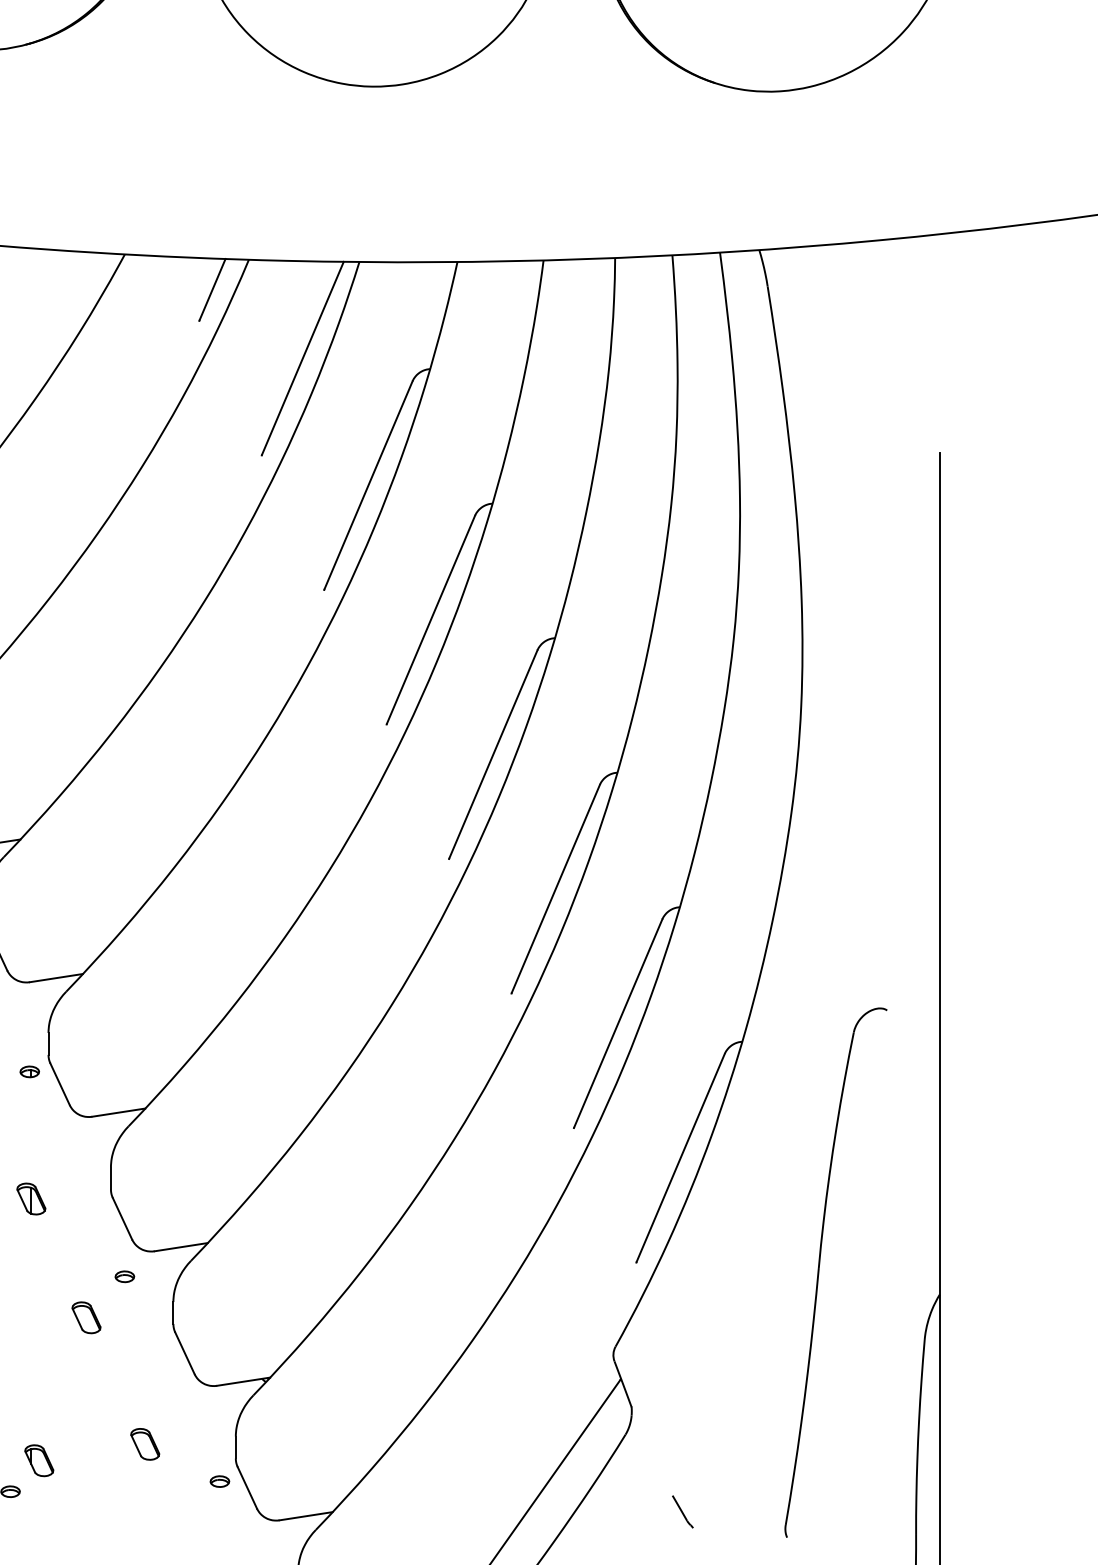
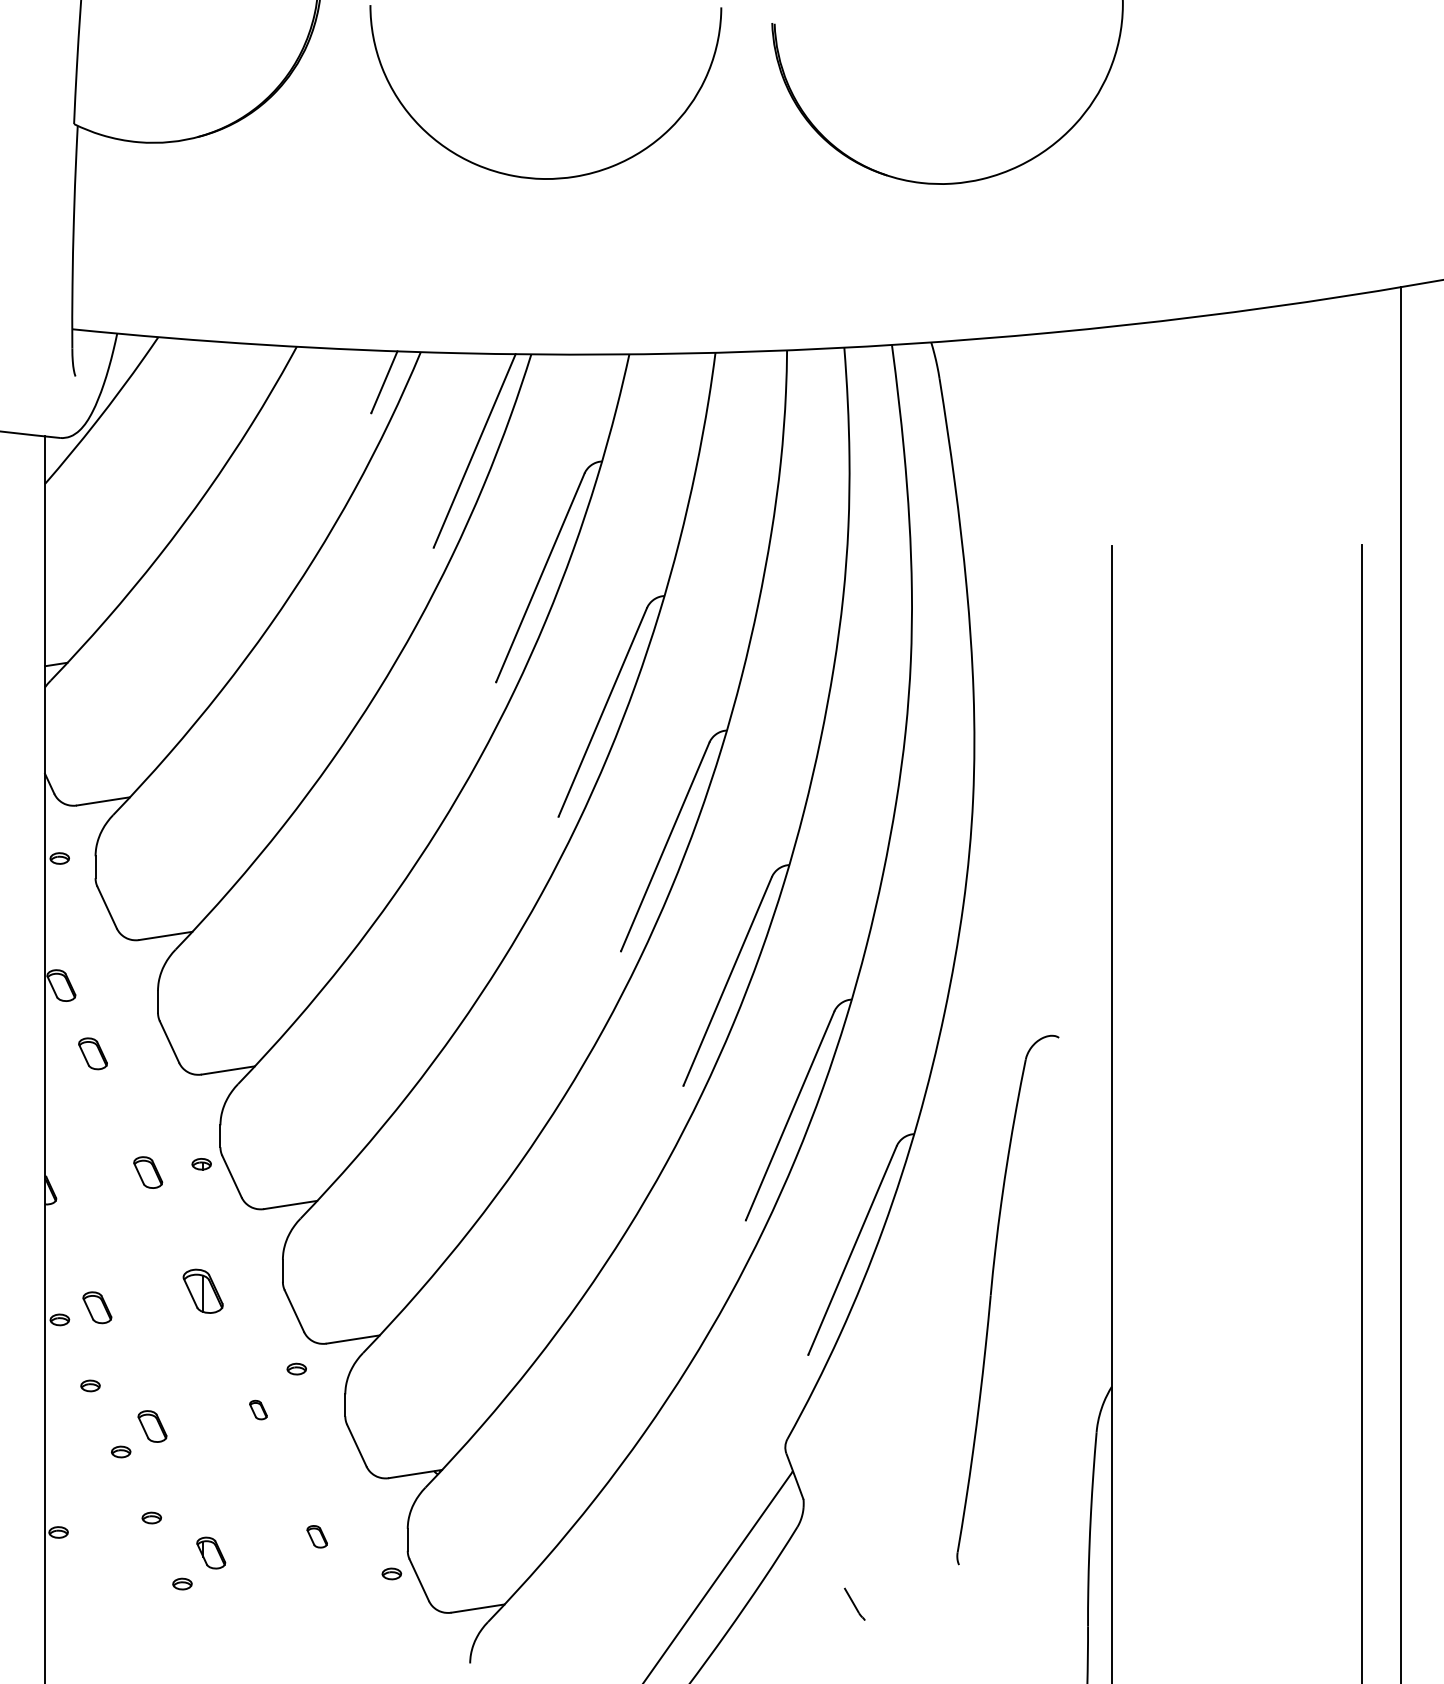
part: (31, 1199) -> (203, 1291), size x1.4
part: (819, 1272) -> (991, 1299), moved
part: (86, 1317) -> (258, 1409), size x0.6
part: (145, 1444) -> (317, 1536), size x0.7

